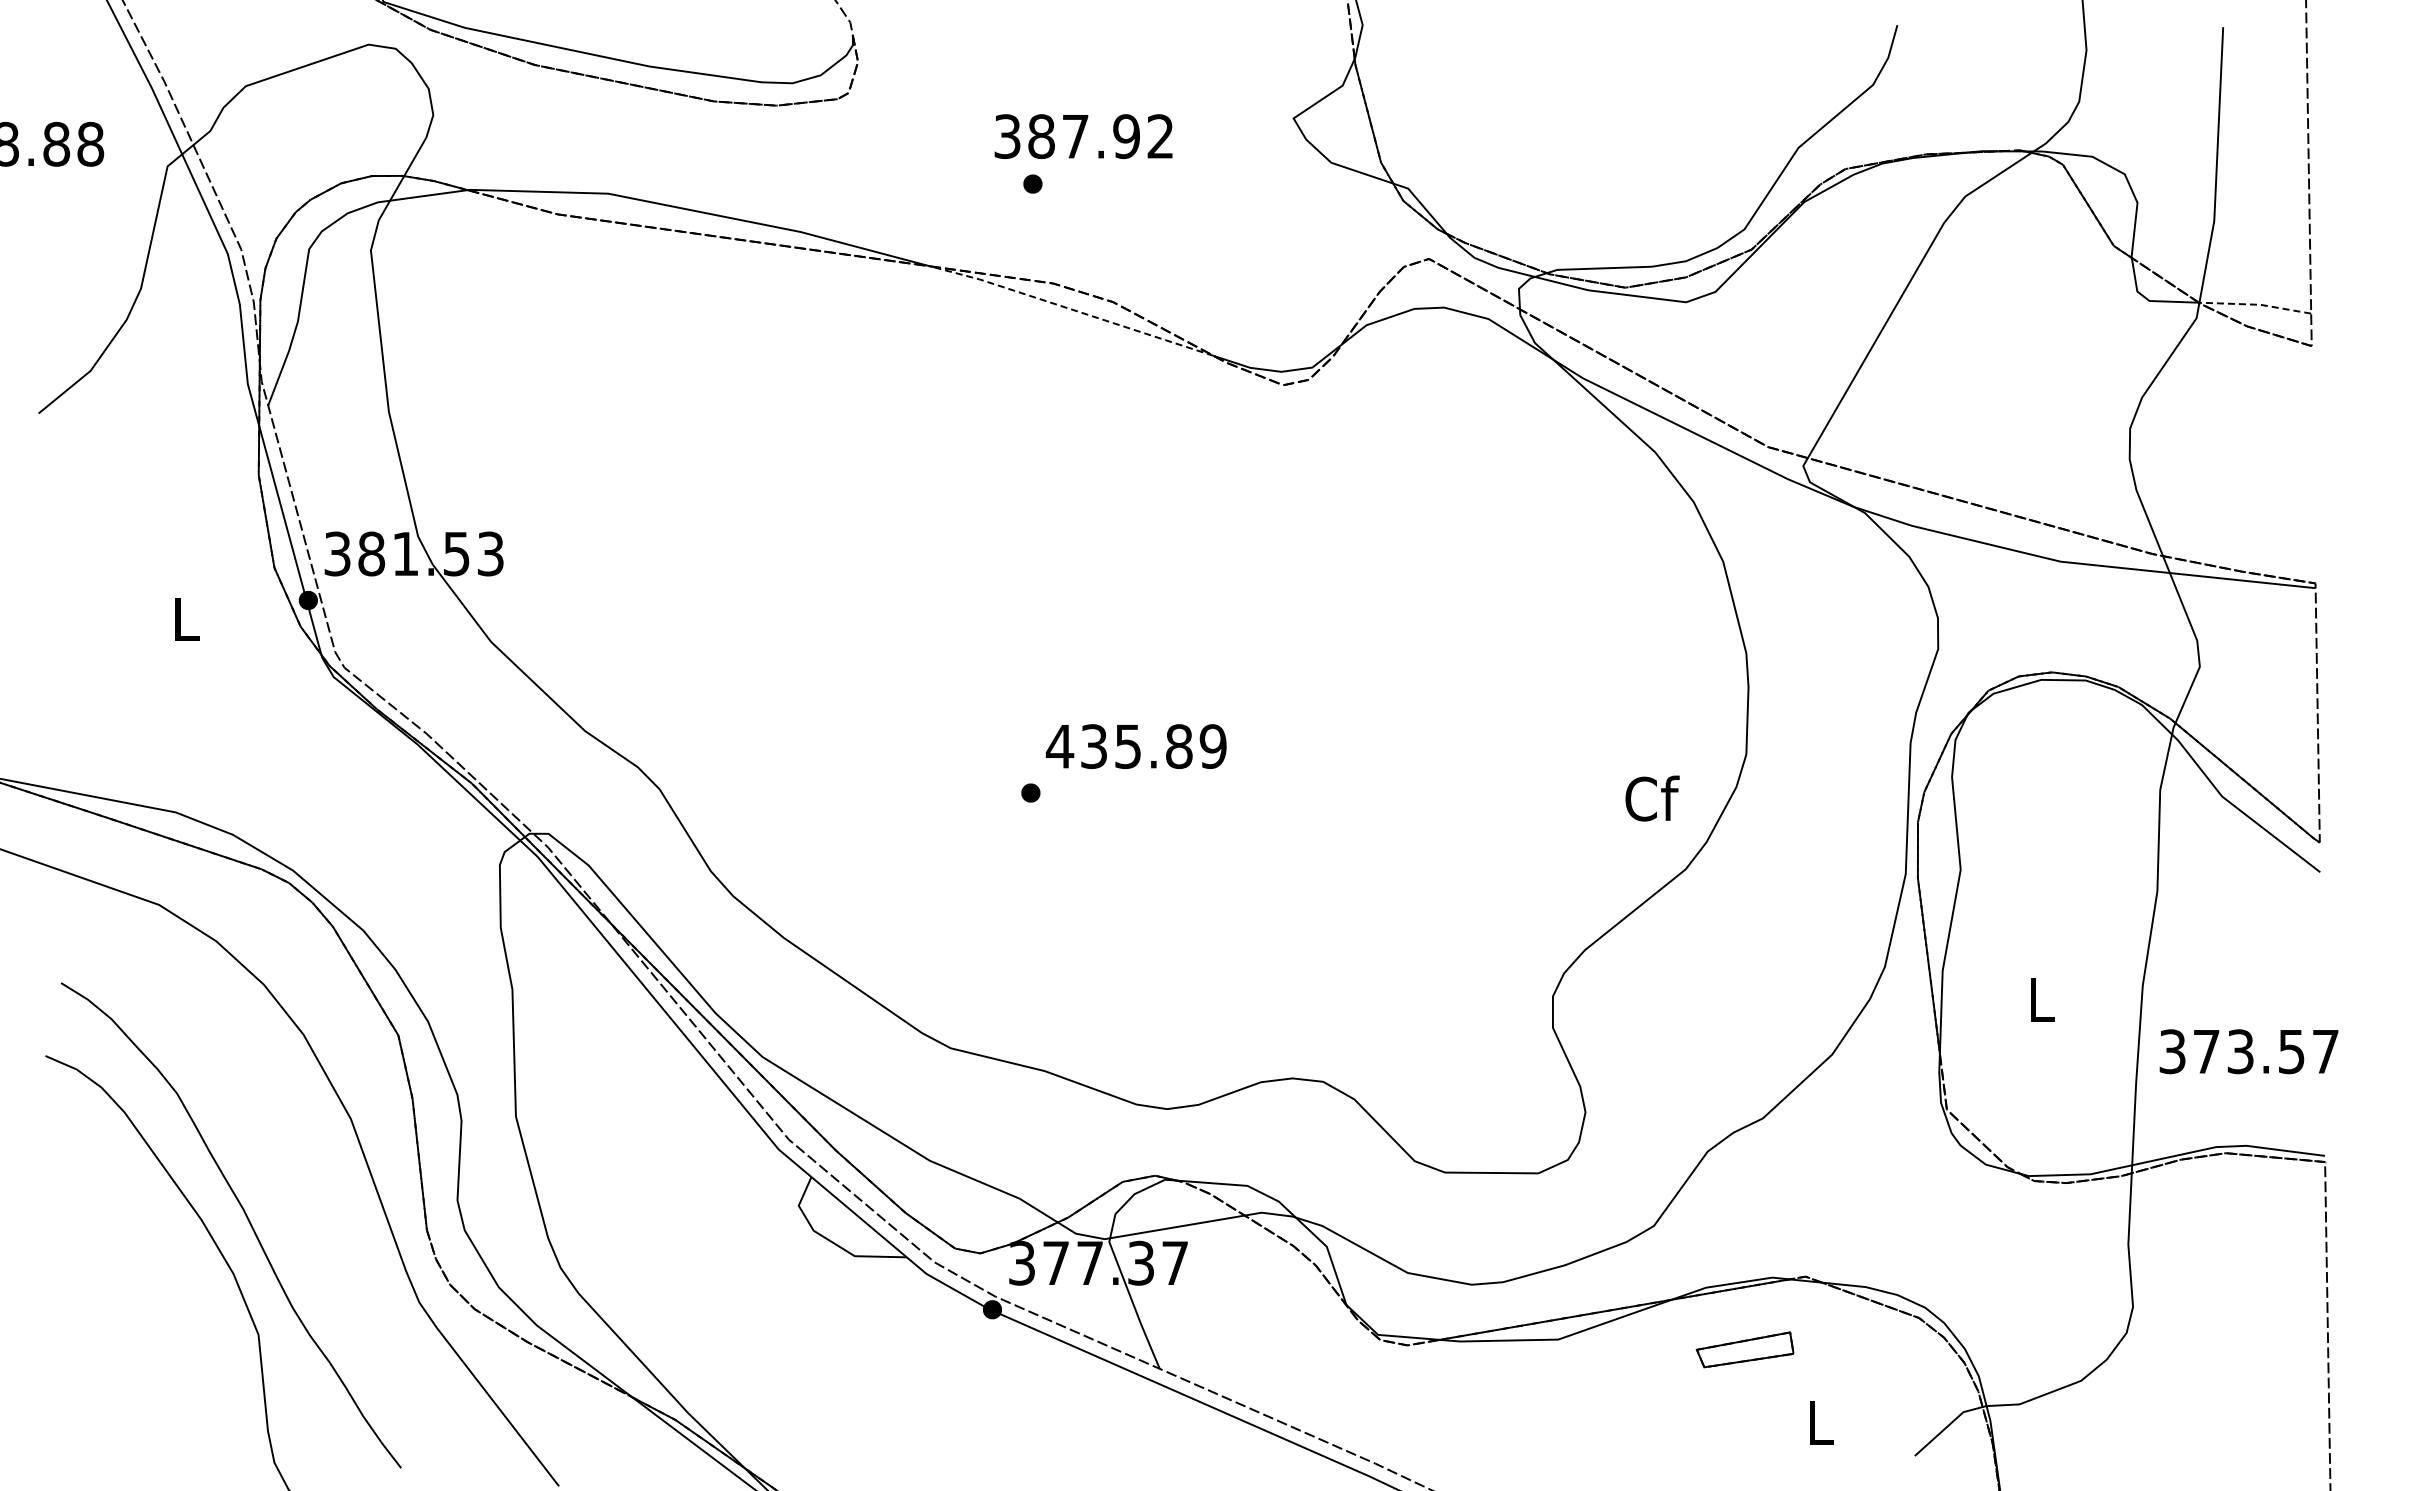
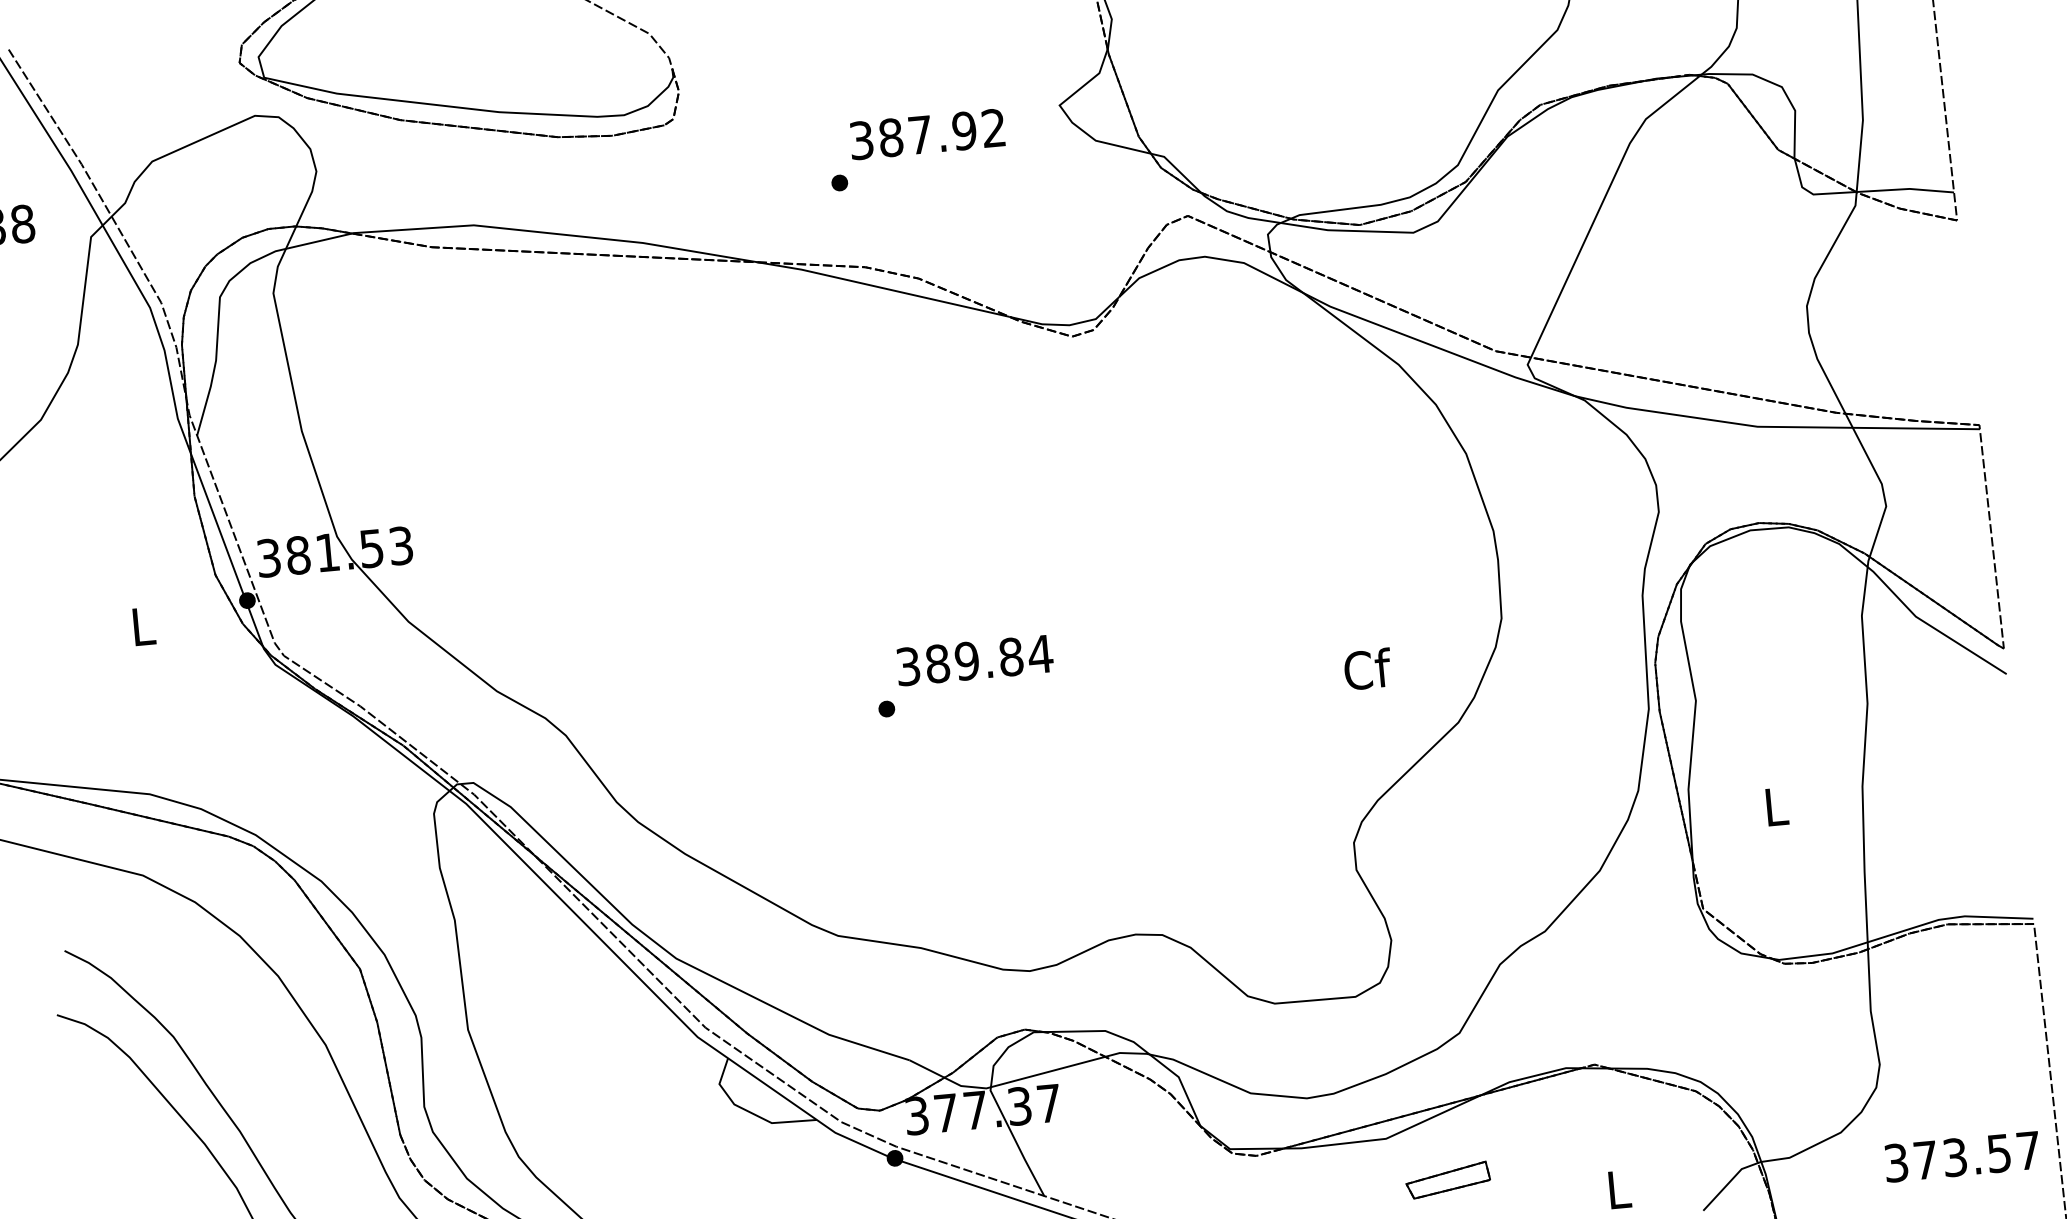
text: (1083, 136) -> (927, 134), moved
line: (2255, 304) -> (1905, 189), dashed -> solid
line: (1071, 309) -> (883, 288), dashed -> solid
text: (1136, 746) -> (974, 660), 435.89 -> 389.84
text: (1652, 798) -> (1367, 669), moved
text: (2248, 1051) -> (1961, 1156), moved
part: (1744, 1349) -> (1447, 1180), moved

